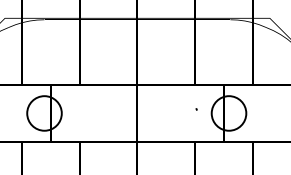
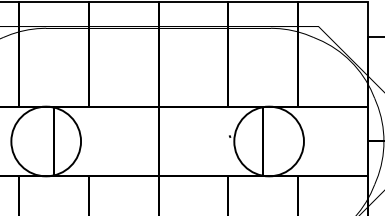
circle: (44, 113) -> (46, 141), size x1.67
circle: (228, 113) -> (268, 141), size x1.67

